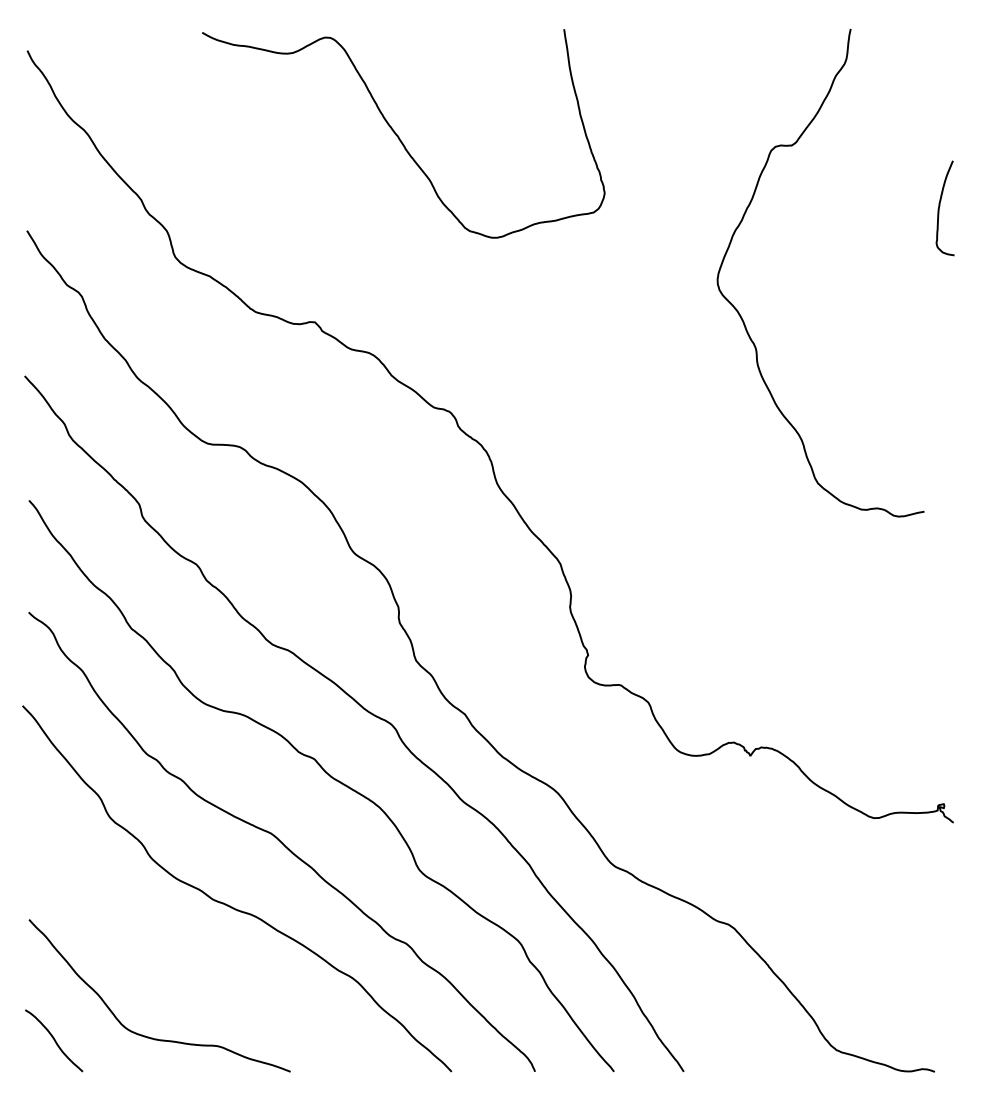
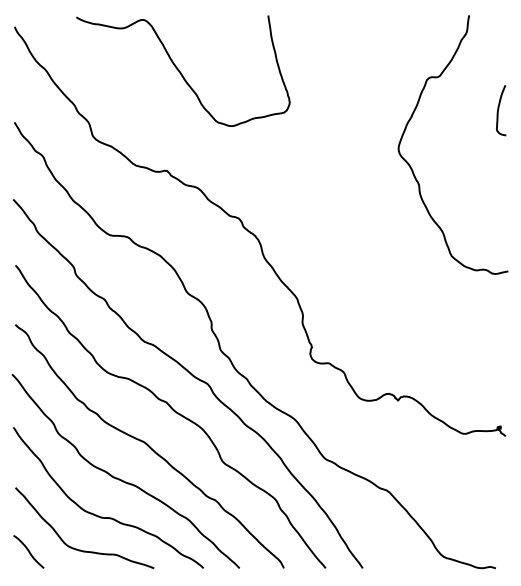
curve: (400, 136) -> (181, 72), moved
curve: (741, 313) -> (411, 166), moved
curve: (193, 973) -> (102, 516), added

